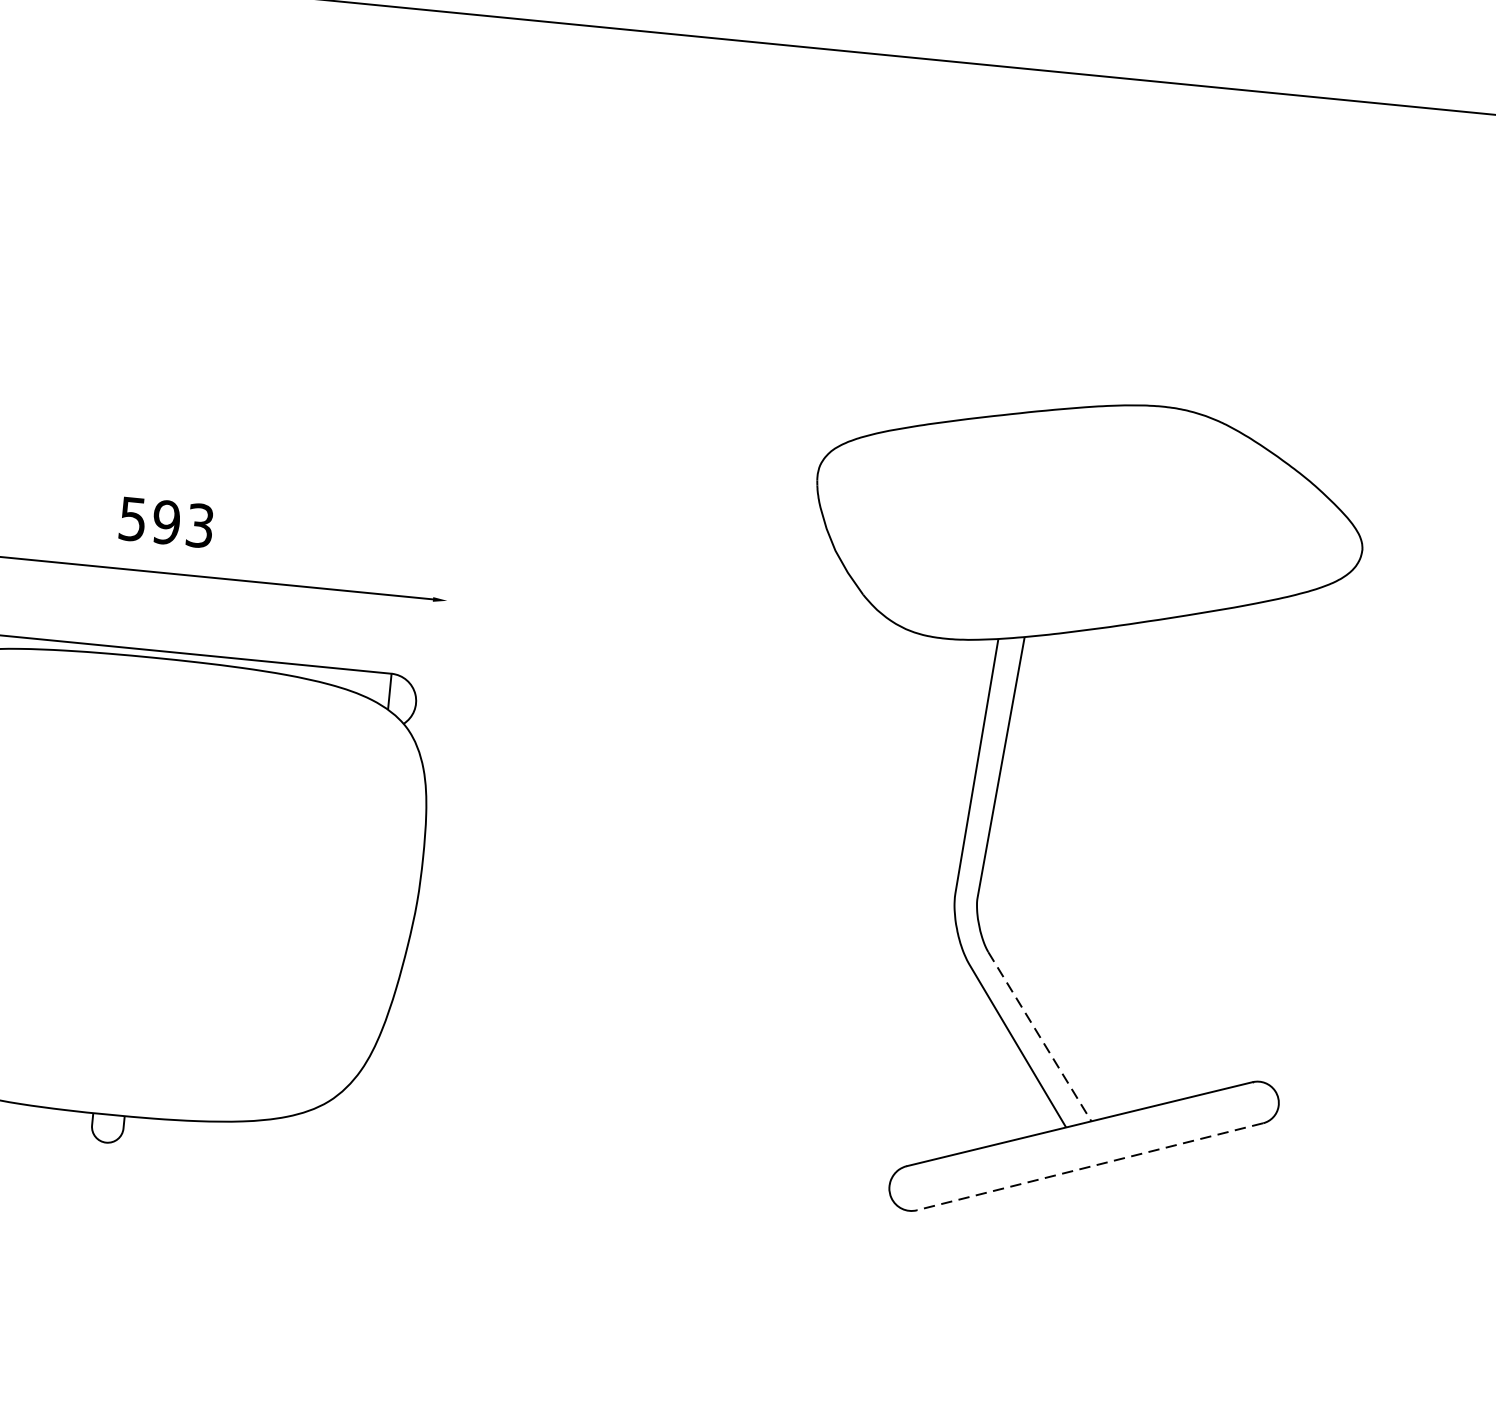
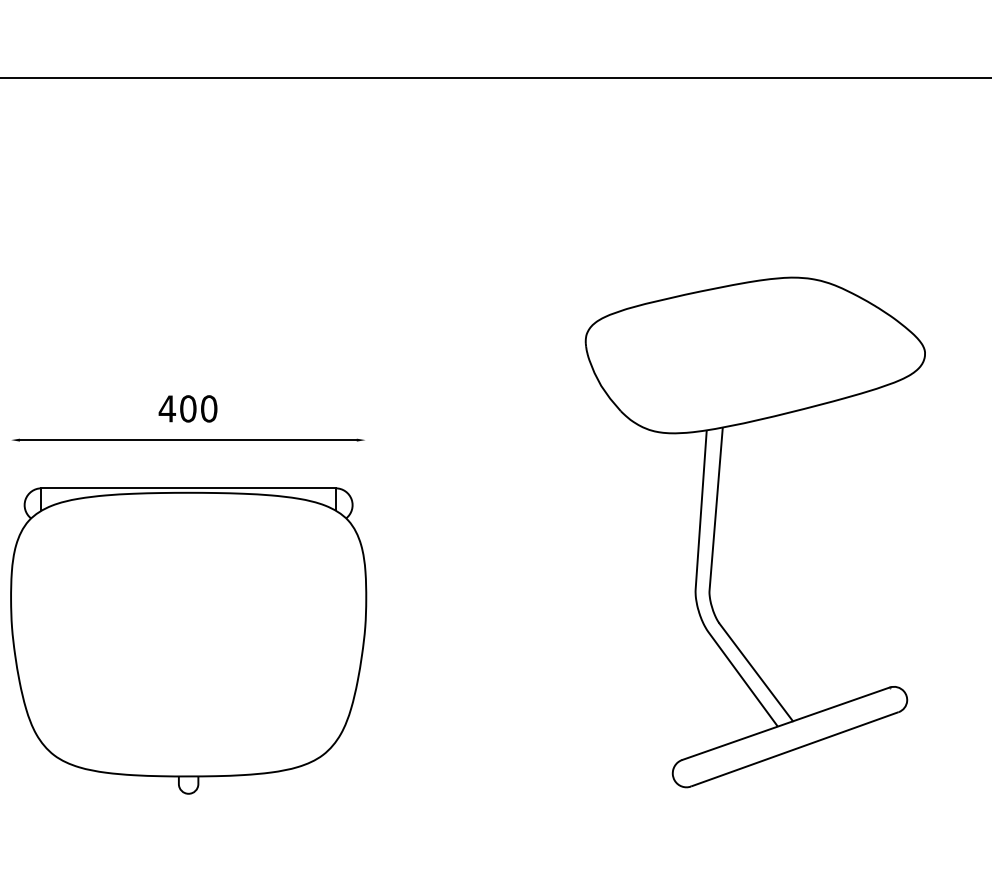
text: (165, 521) -> (187, 408), 593 -> 400
line: (1040, 1036) -> (756, 672), dashed -> solid
line: (1087, 1166) -> (793, 749), dashed -> solid

